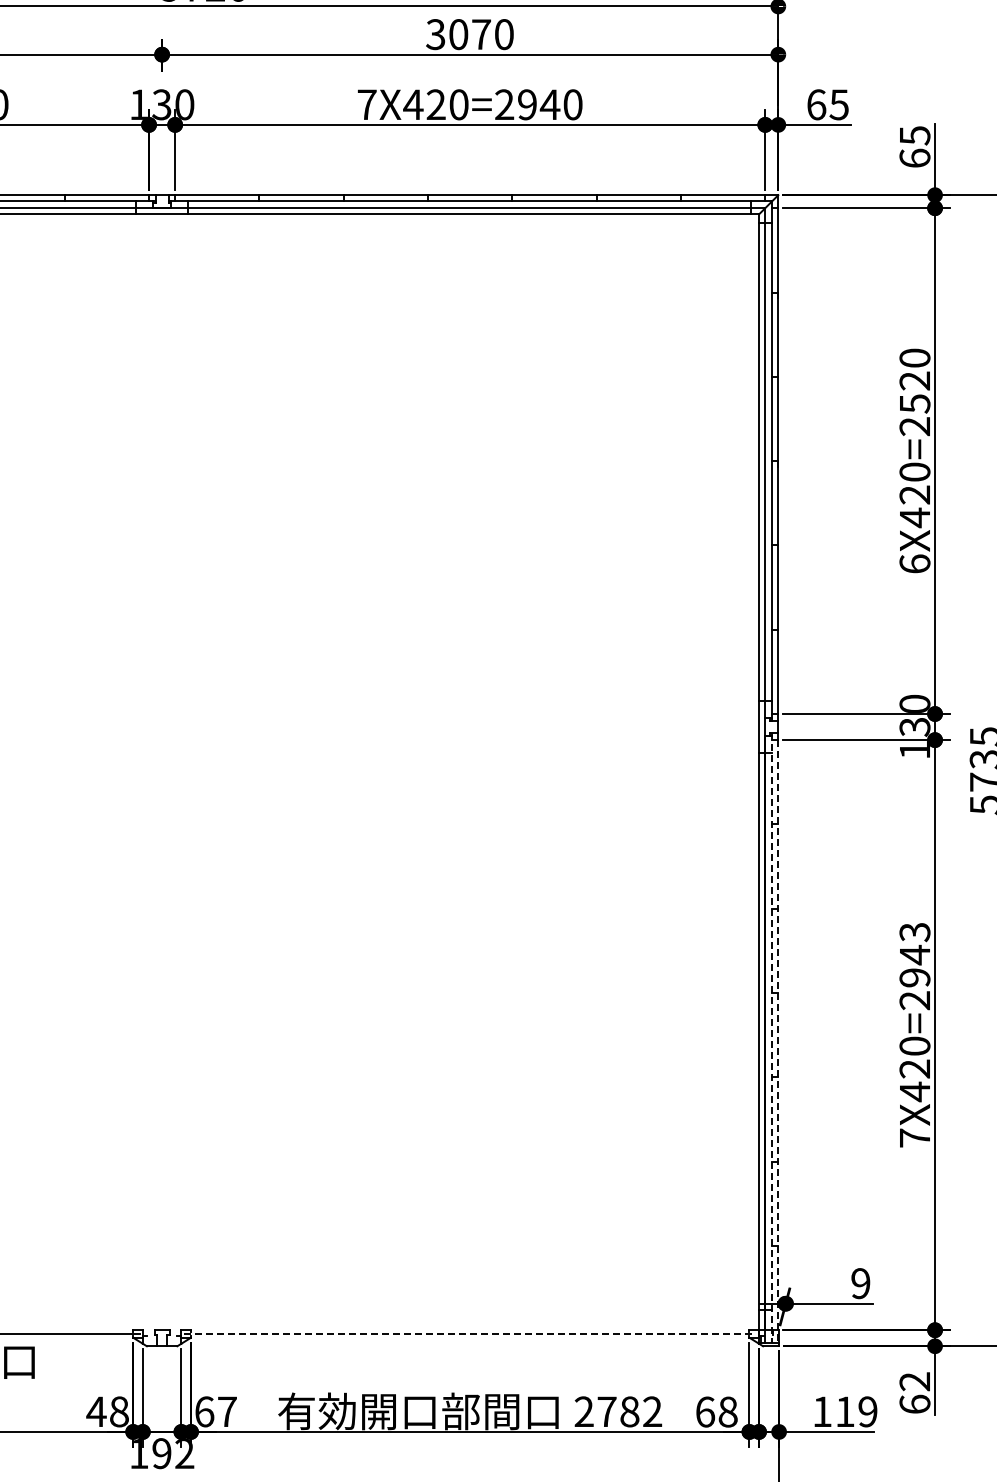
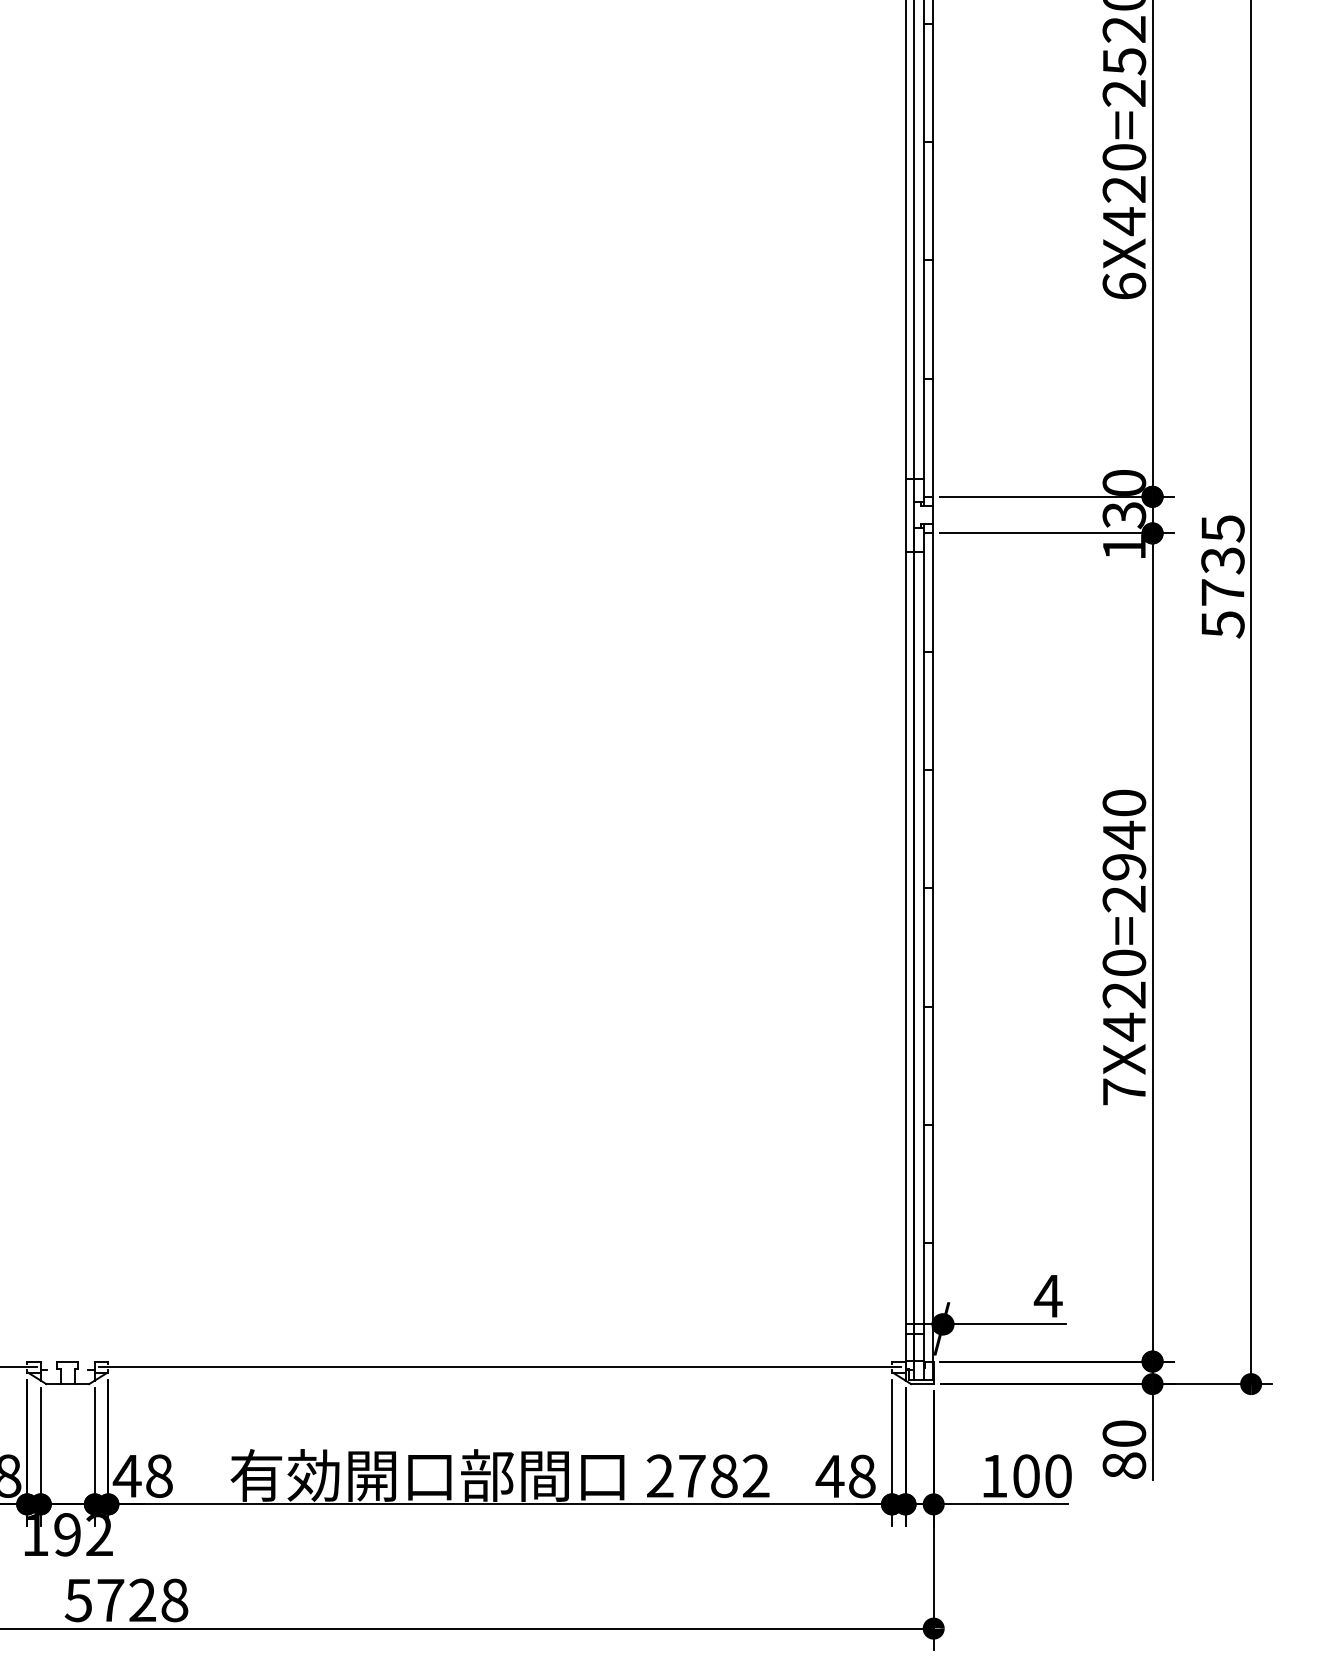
text: (914, 932) -> (1123, 803), 7X420=2943 -> 7X420=2940
line: (772, 1038) -> (924, 952), dashed -> solid
line: (778, 1041) -> (932, 956), dashed -> solid
text: (860, 1283) -> (1047, 1296), 9 -> 4
line: (470, 1334) -> (500, 1367), dashed -> solid
text: (914, 1392) -> (1123, 1449), 62 -> 80
text: (215, 1411) -> (142, 1475), 67 -> 48
text: (705, 1411) -> (830, 1475), 68 -> 48
text: (856, 1411) -> (1042, 1475), 119 -> 100

